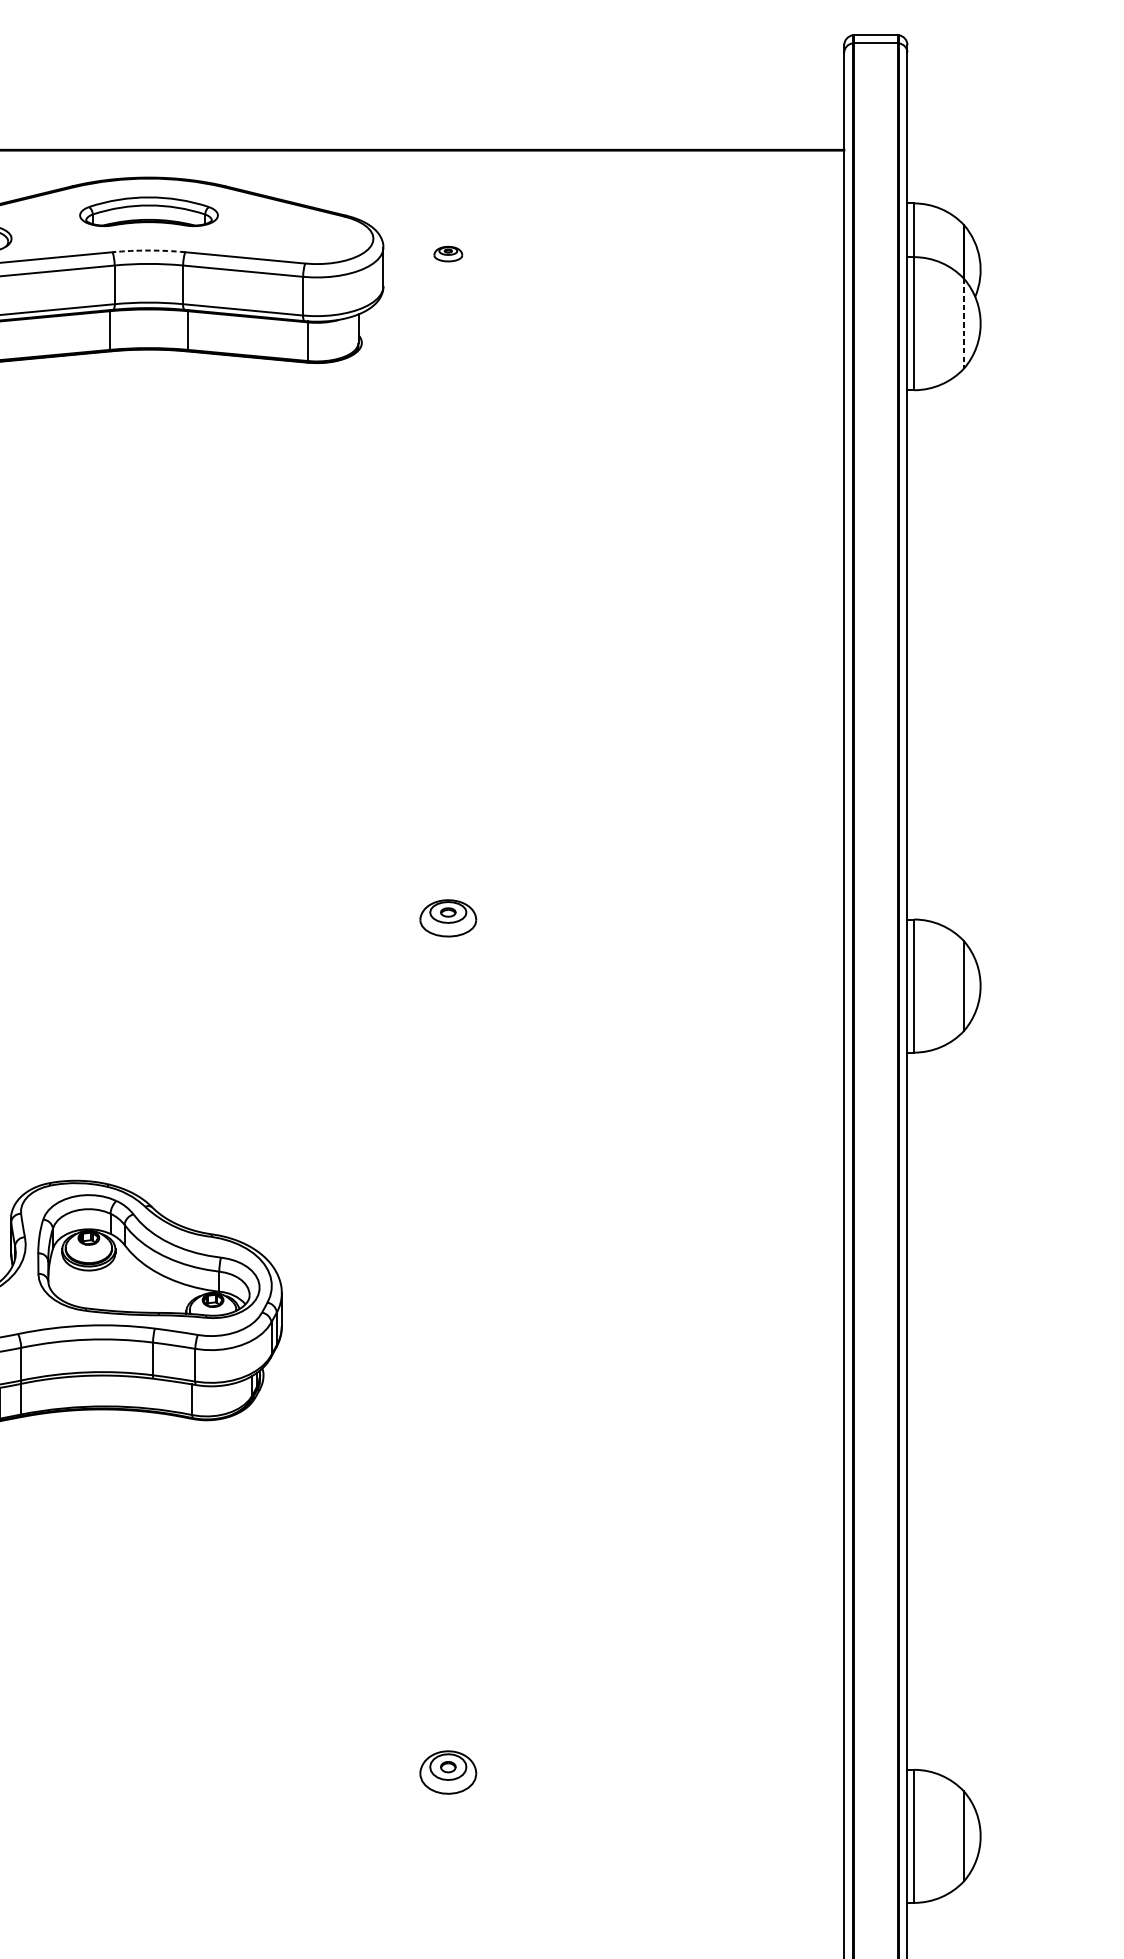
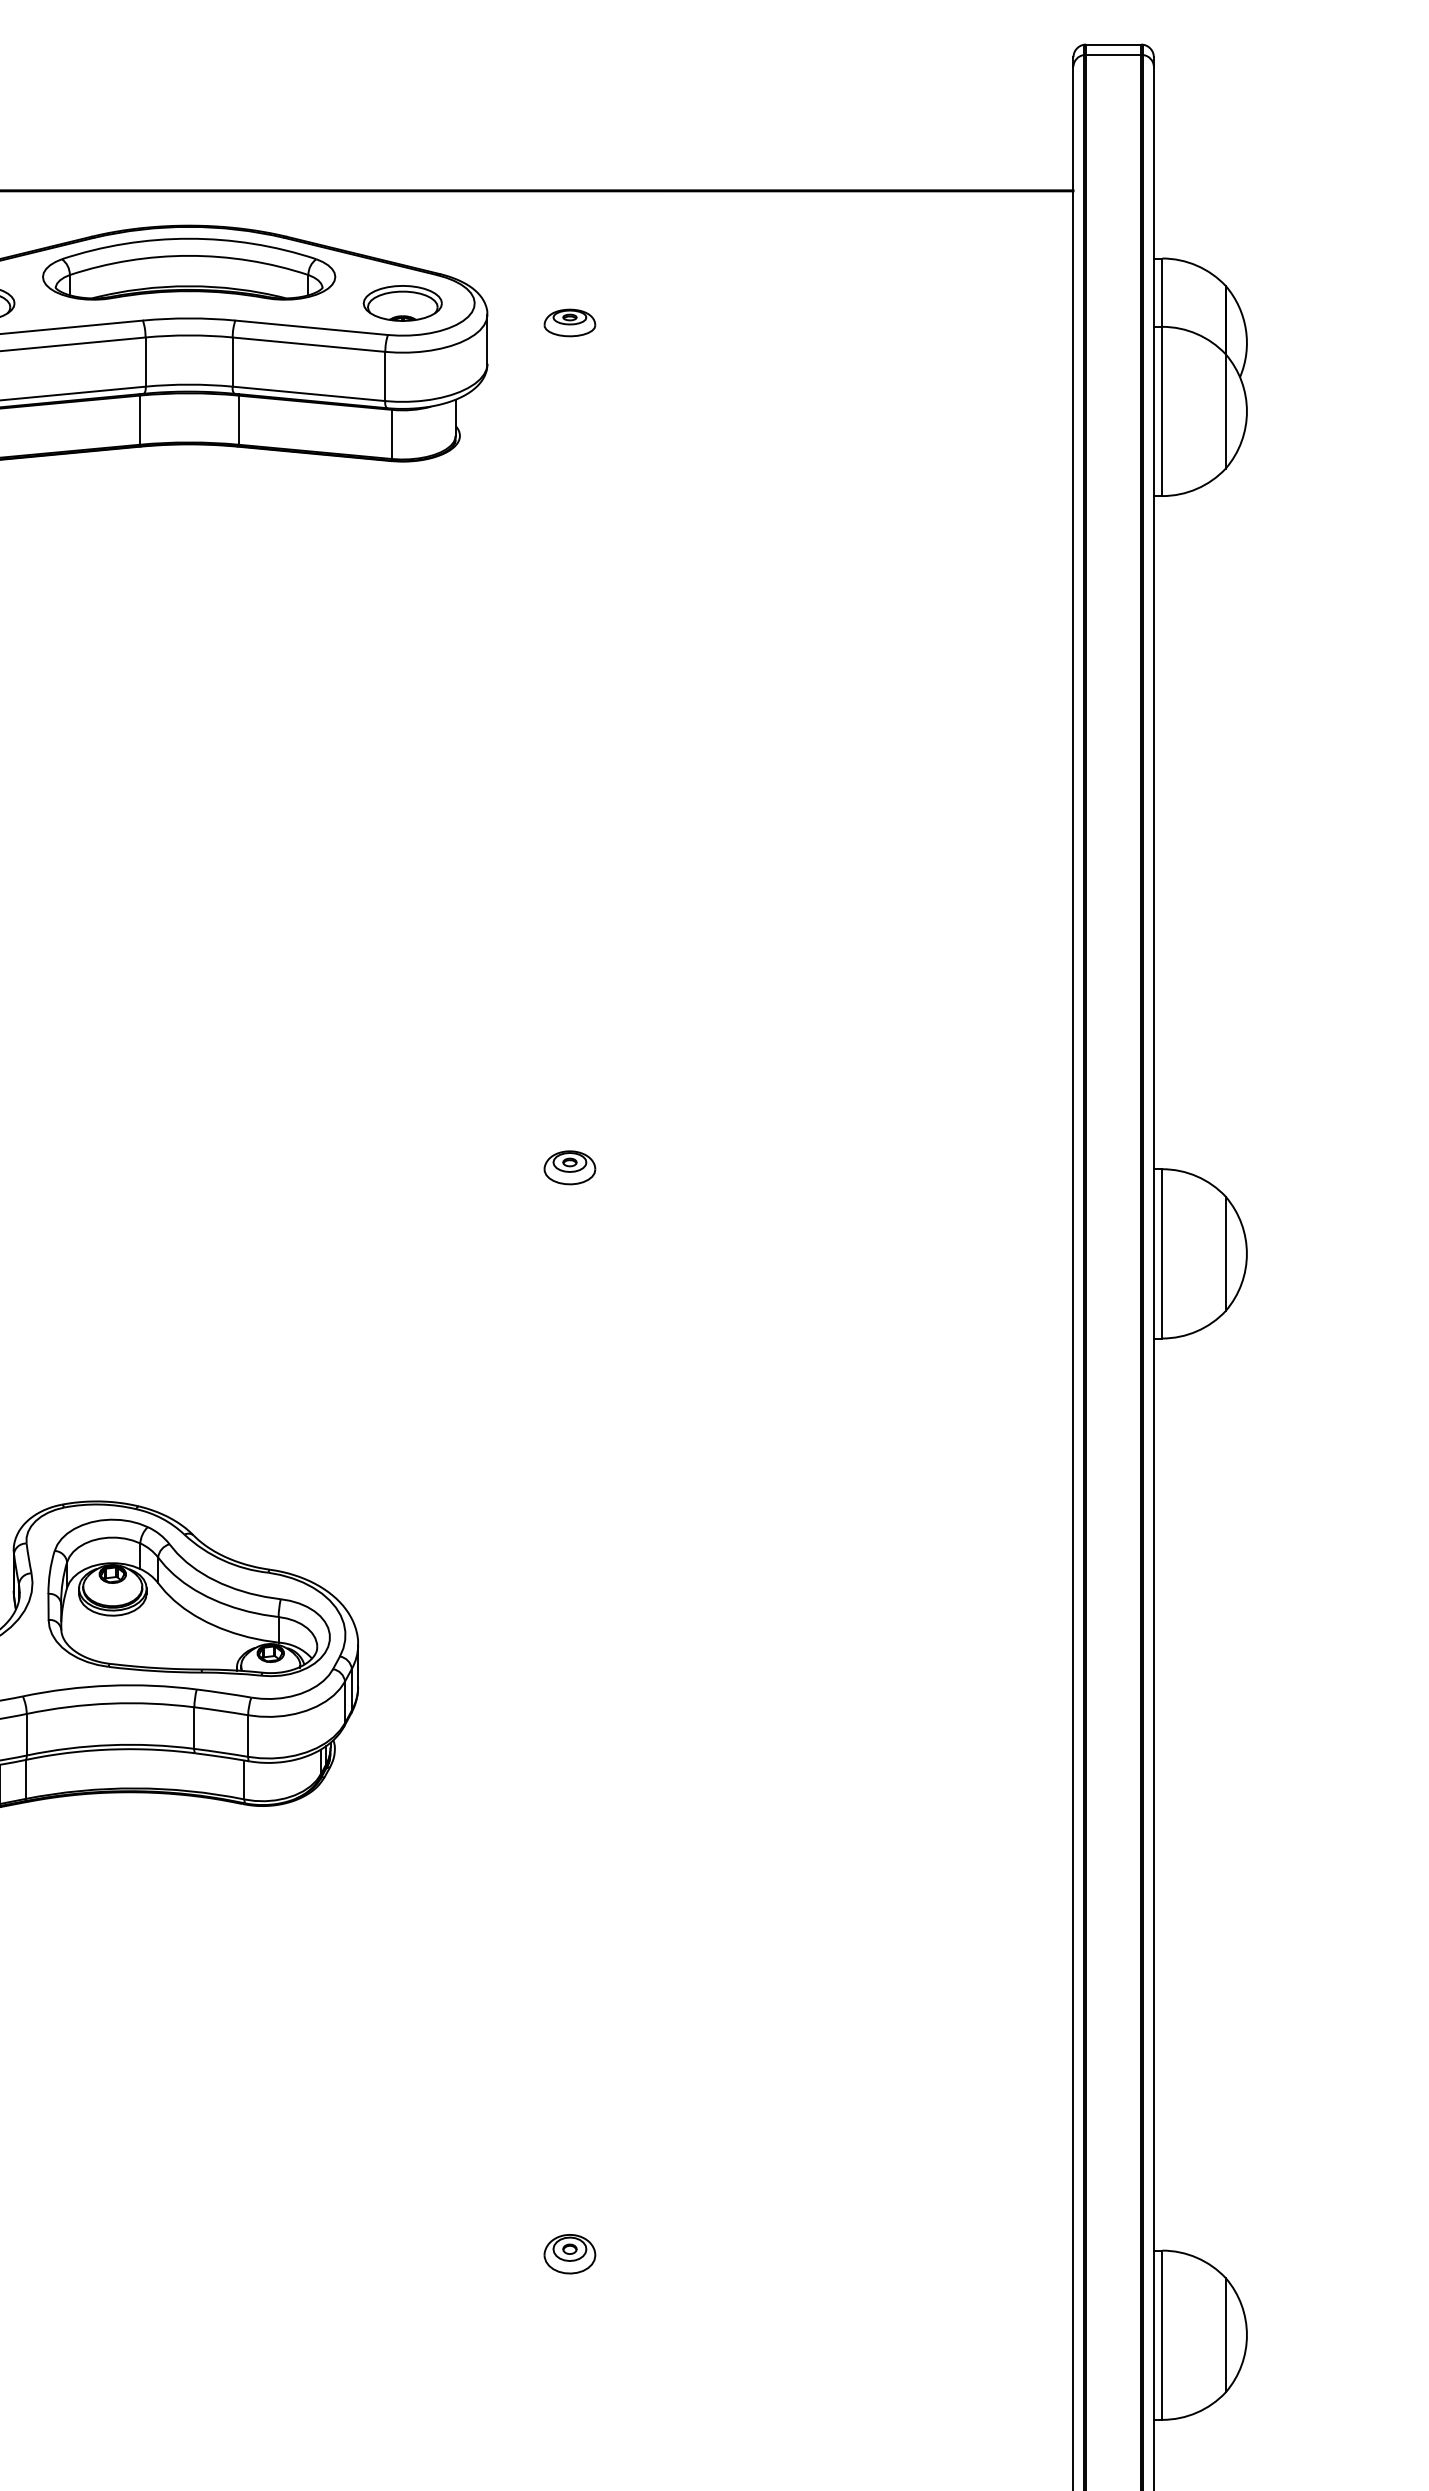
part: (149, 211) -> (189, 268), size x1.67
part: (316, 238) -> (402, 303), added
arc: (149, 250) -> (189, 318), dashed -> solid
part: (447, 253) -> (569, 322), size x1.43
line: (963, 323) -> (1225, 411), dashed -> solid
part: (447, 918) -> (569, 1167), size x0.71
part: (447, 1772) -> (569, 2254), size x0.71

